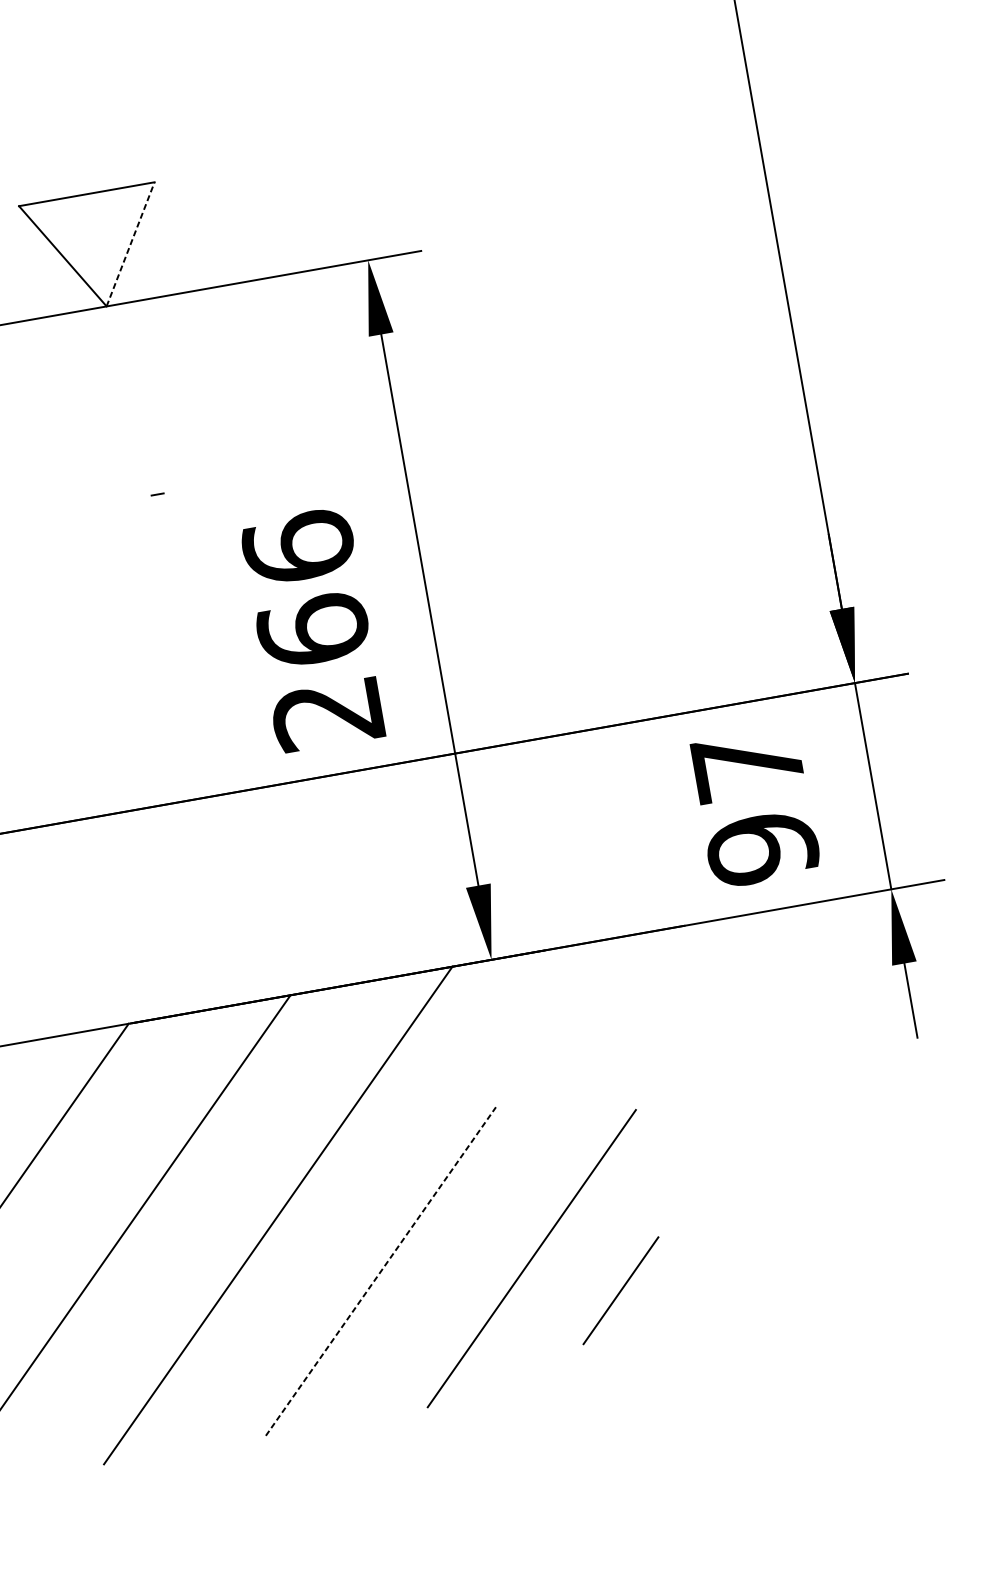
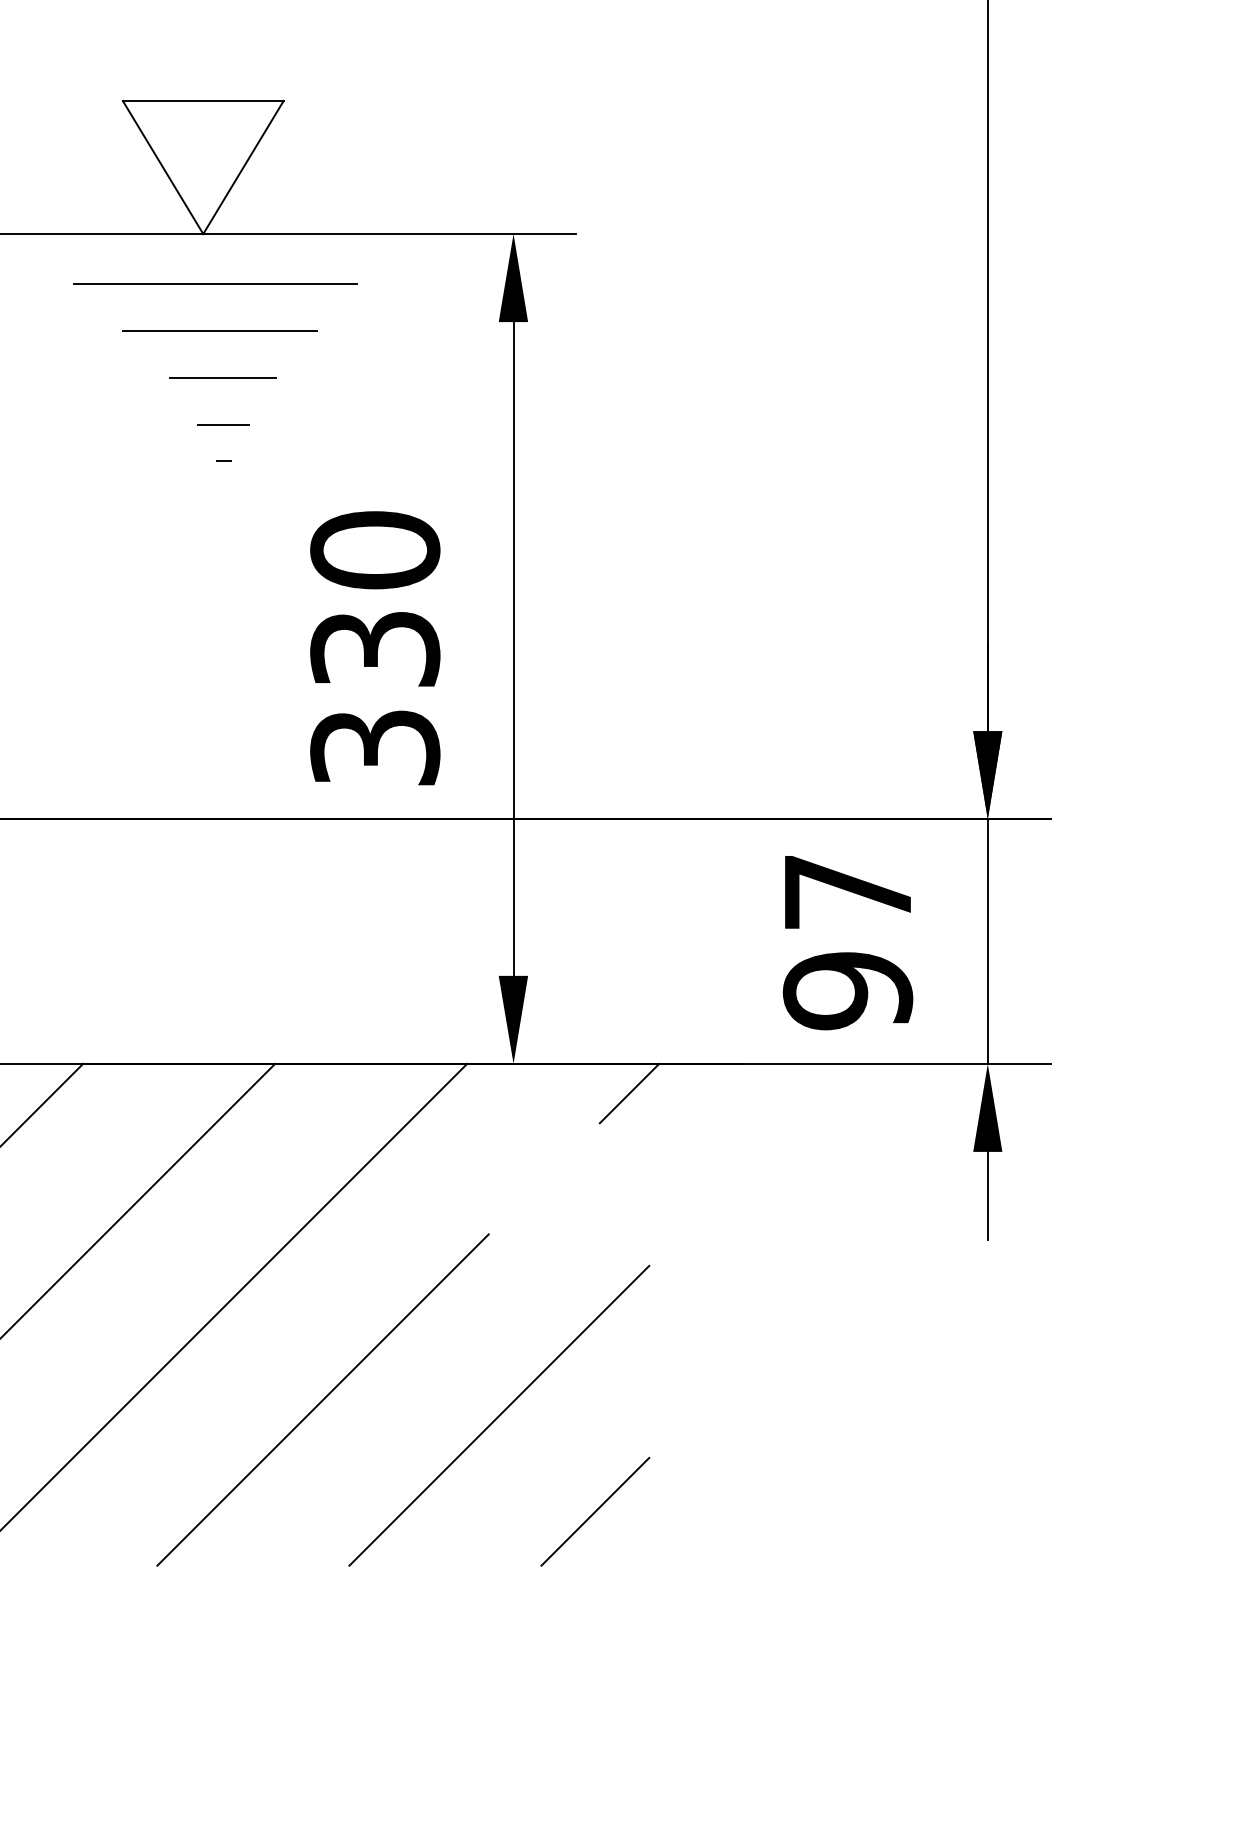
line: (130, 244) -> (243, 167), dashed -> solid
line: (124, 346) -> (215, 283), added
line: (134, 385) -> (219, 330), added
line: (145, 425) -> (223, 378), added
line: (152, 464) -> (223, 425), added
text: (313, 629) -> (375, 647), 266 -> 330
line: (593, 967) -> (629, 1093), added
line: (381, 1271) -> (323, 1399), dashed -> solid
line: (621, 1290) -> (595, 1511), moved

